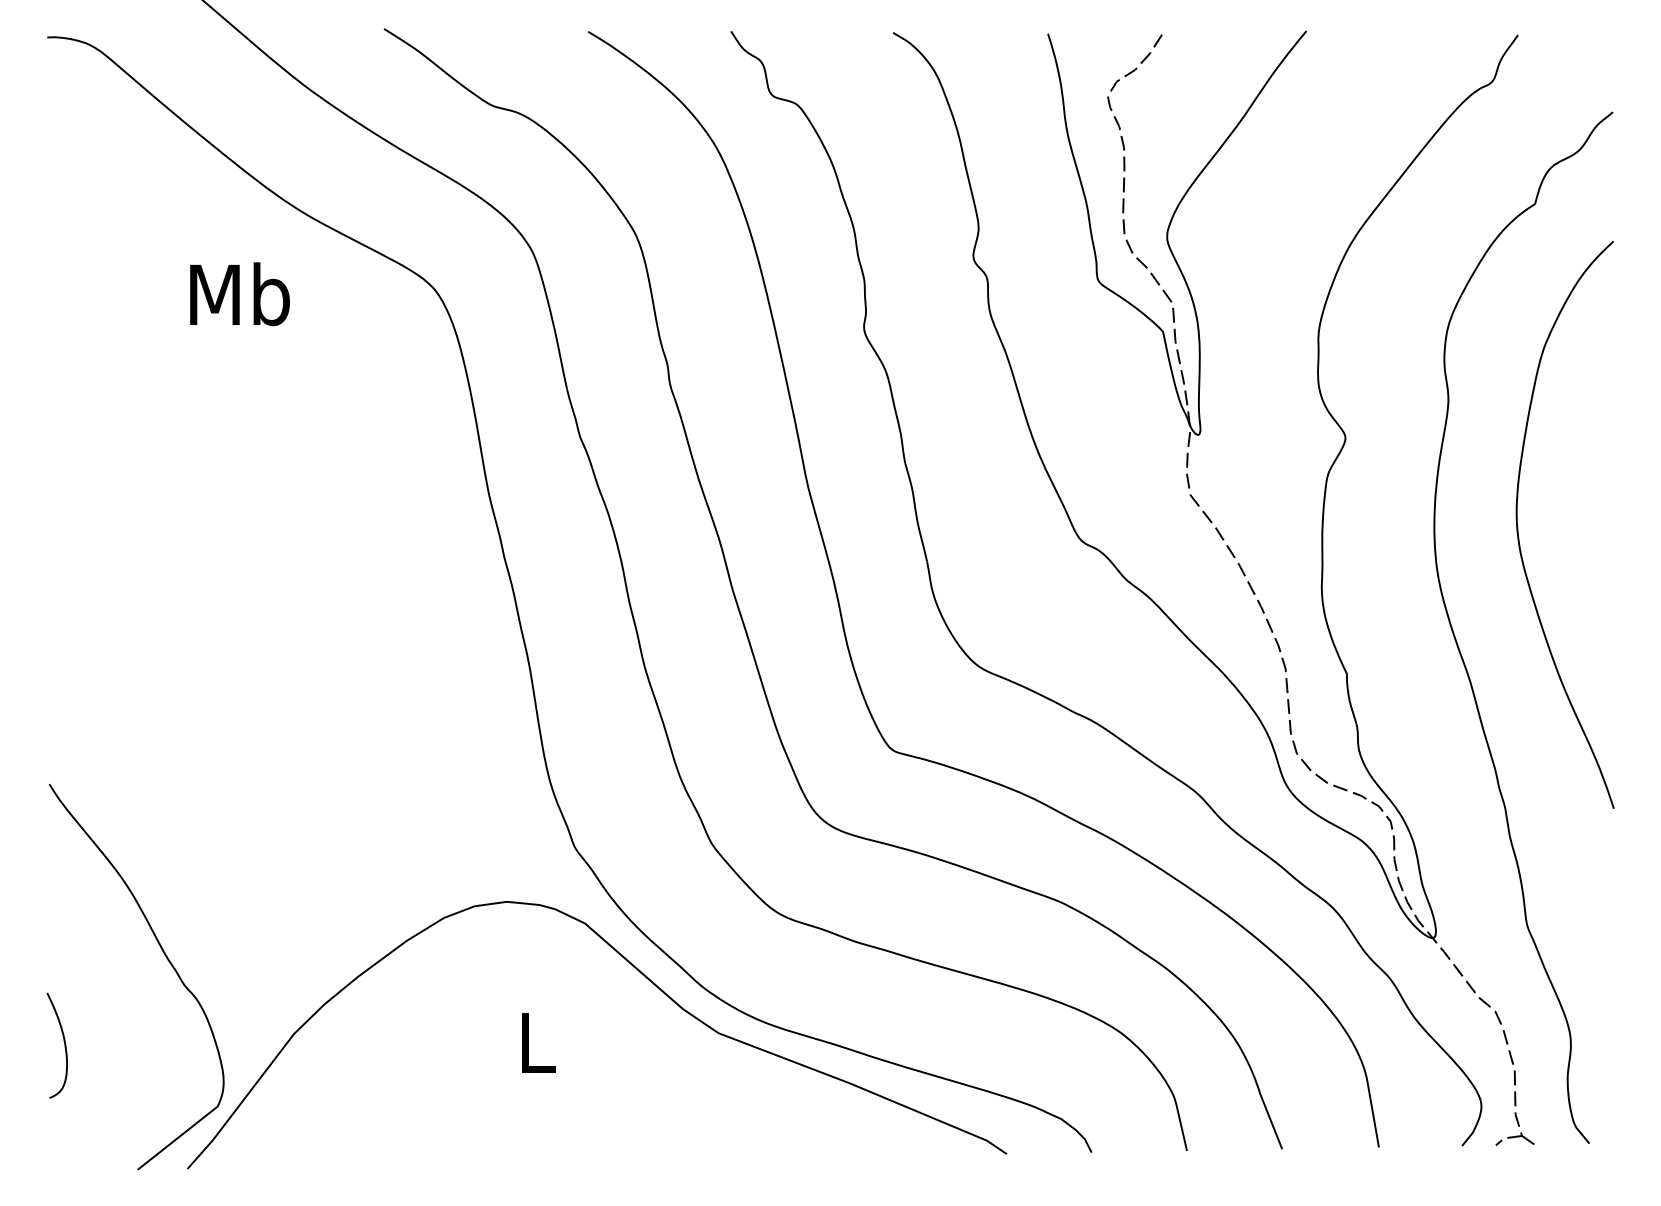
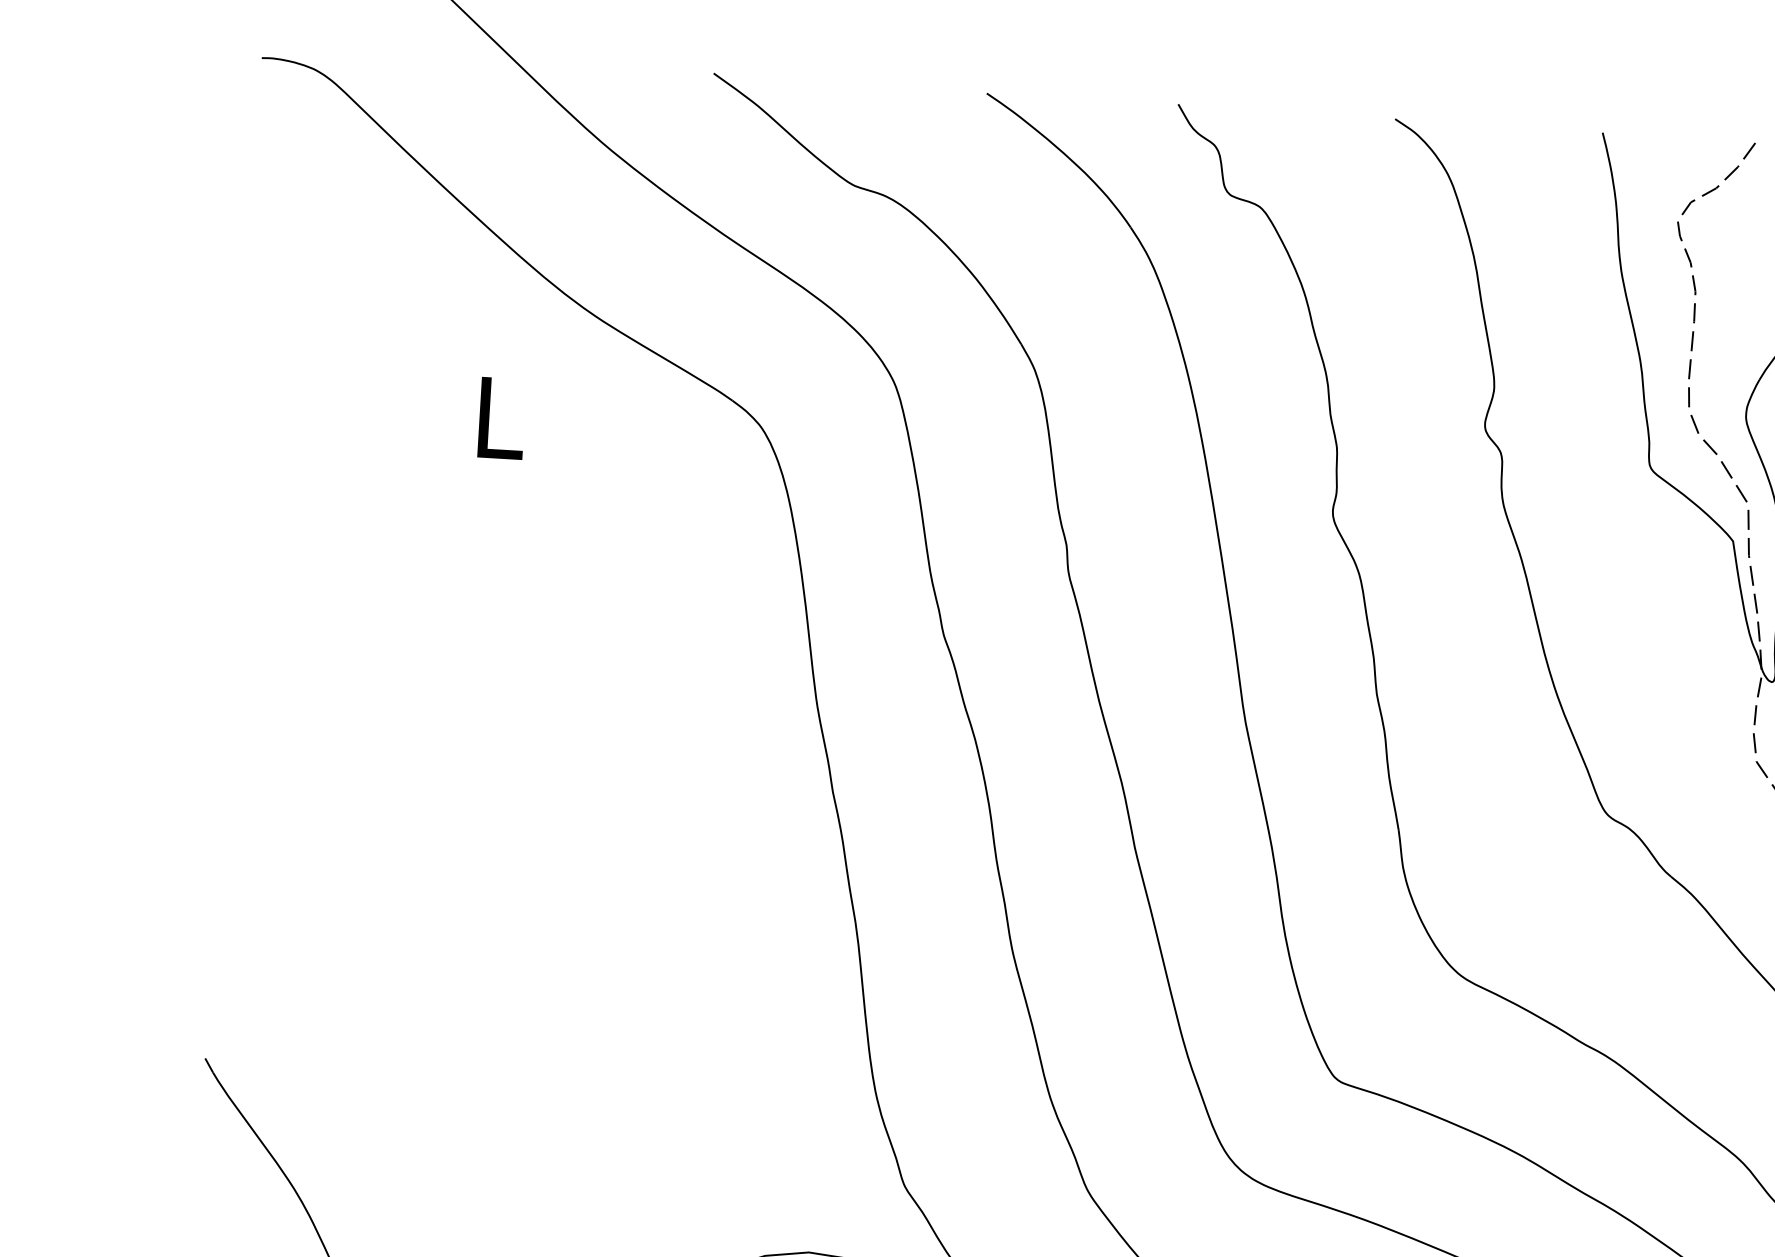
text: (239, 294) -> (498, 417), Mb -> L

